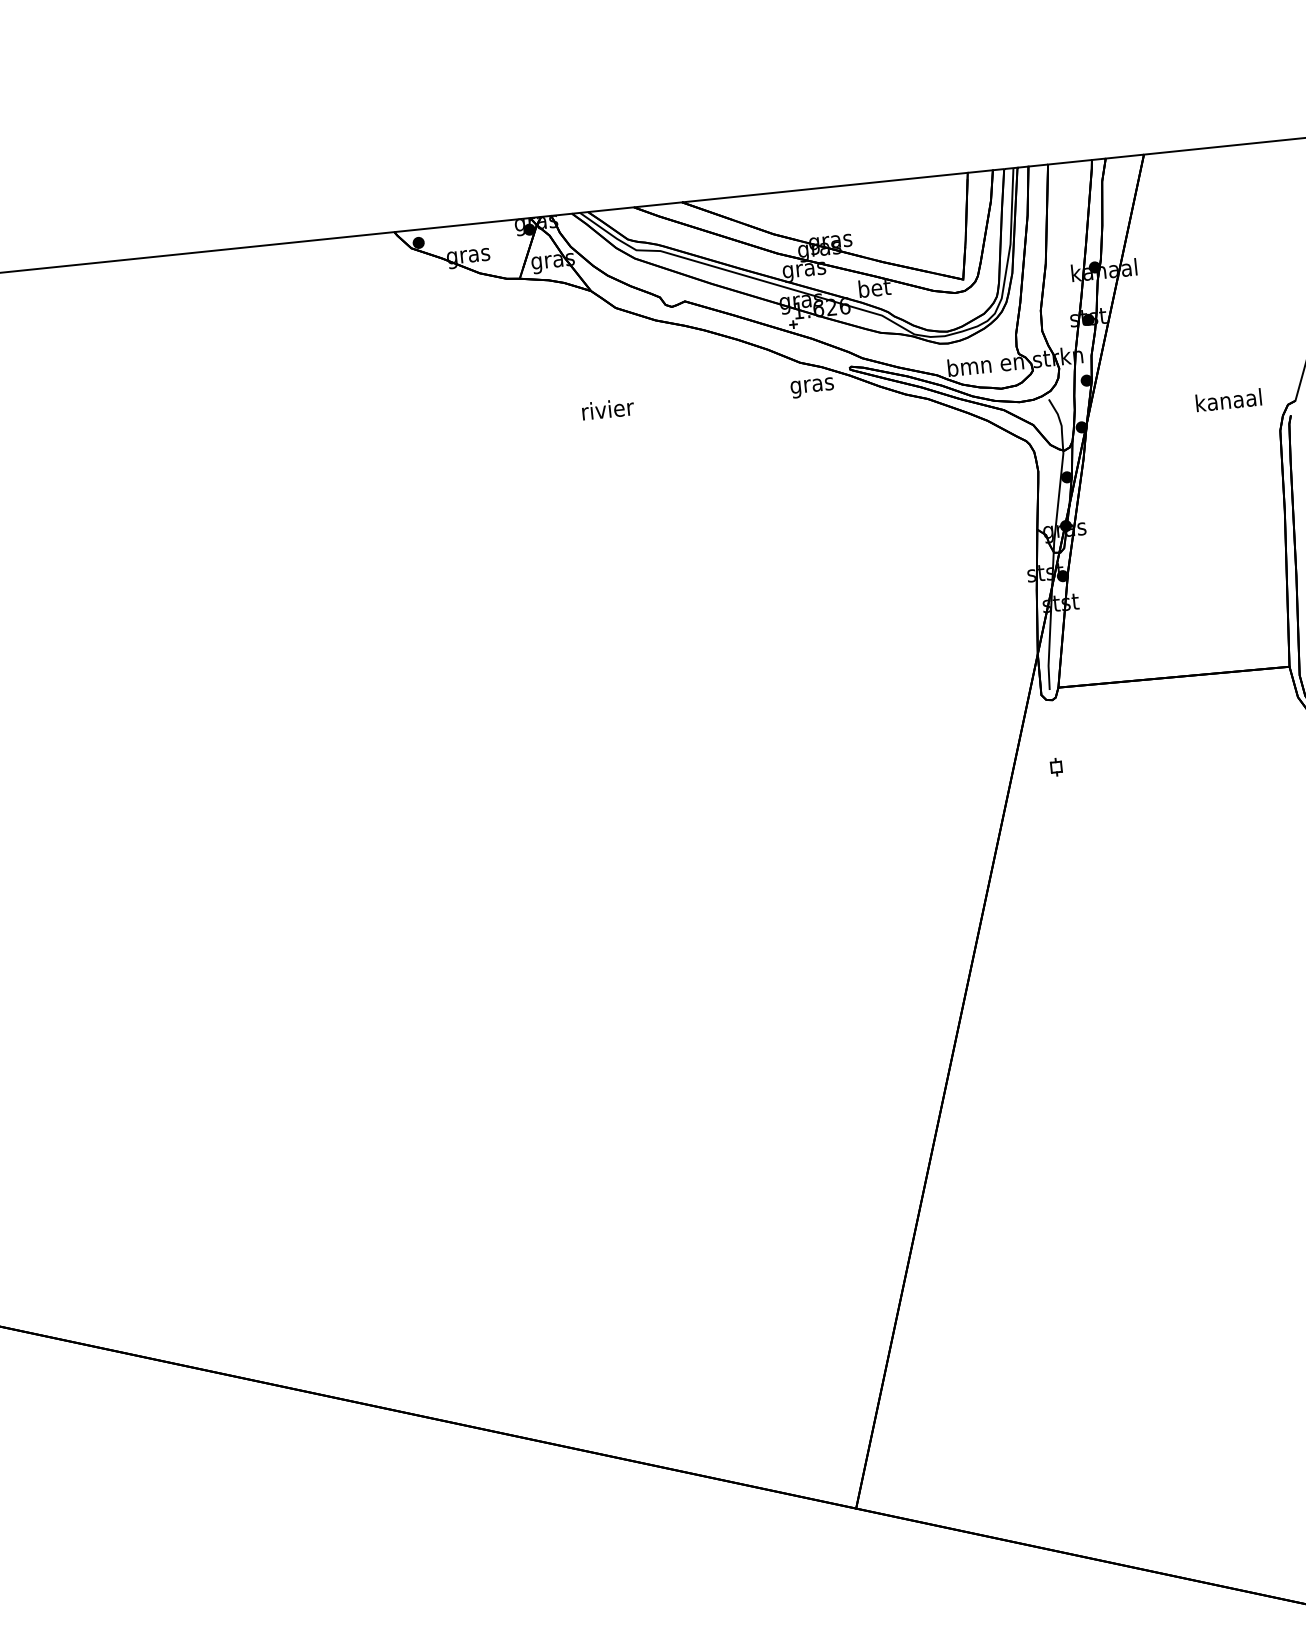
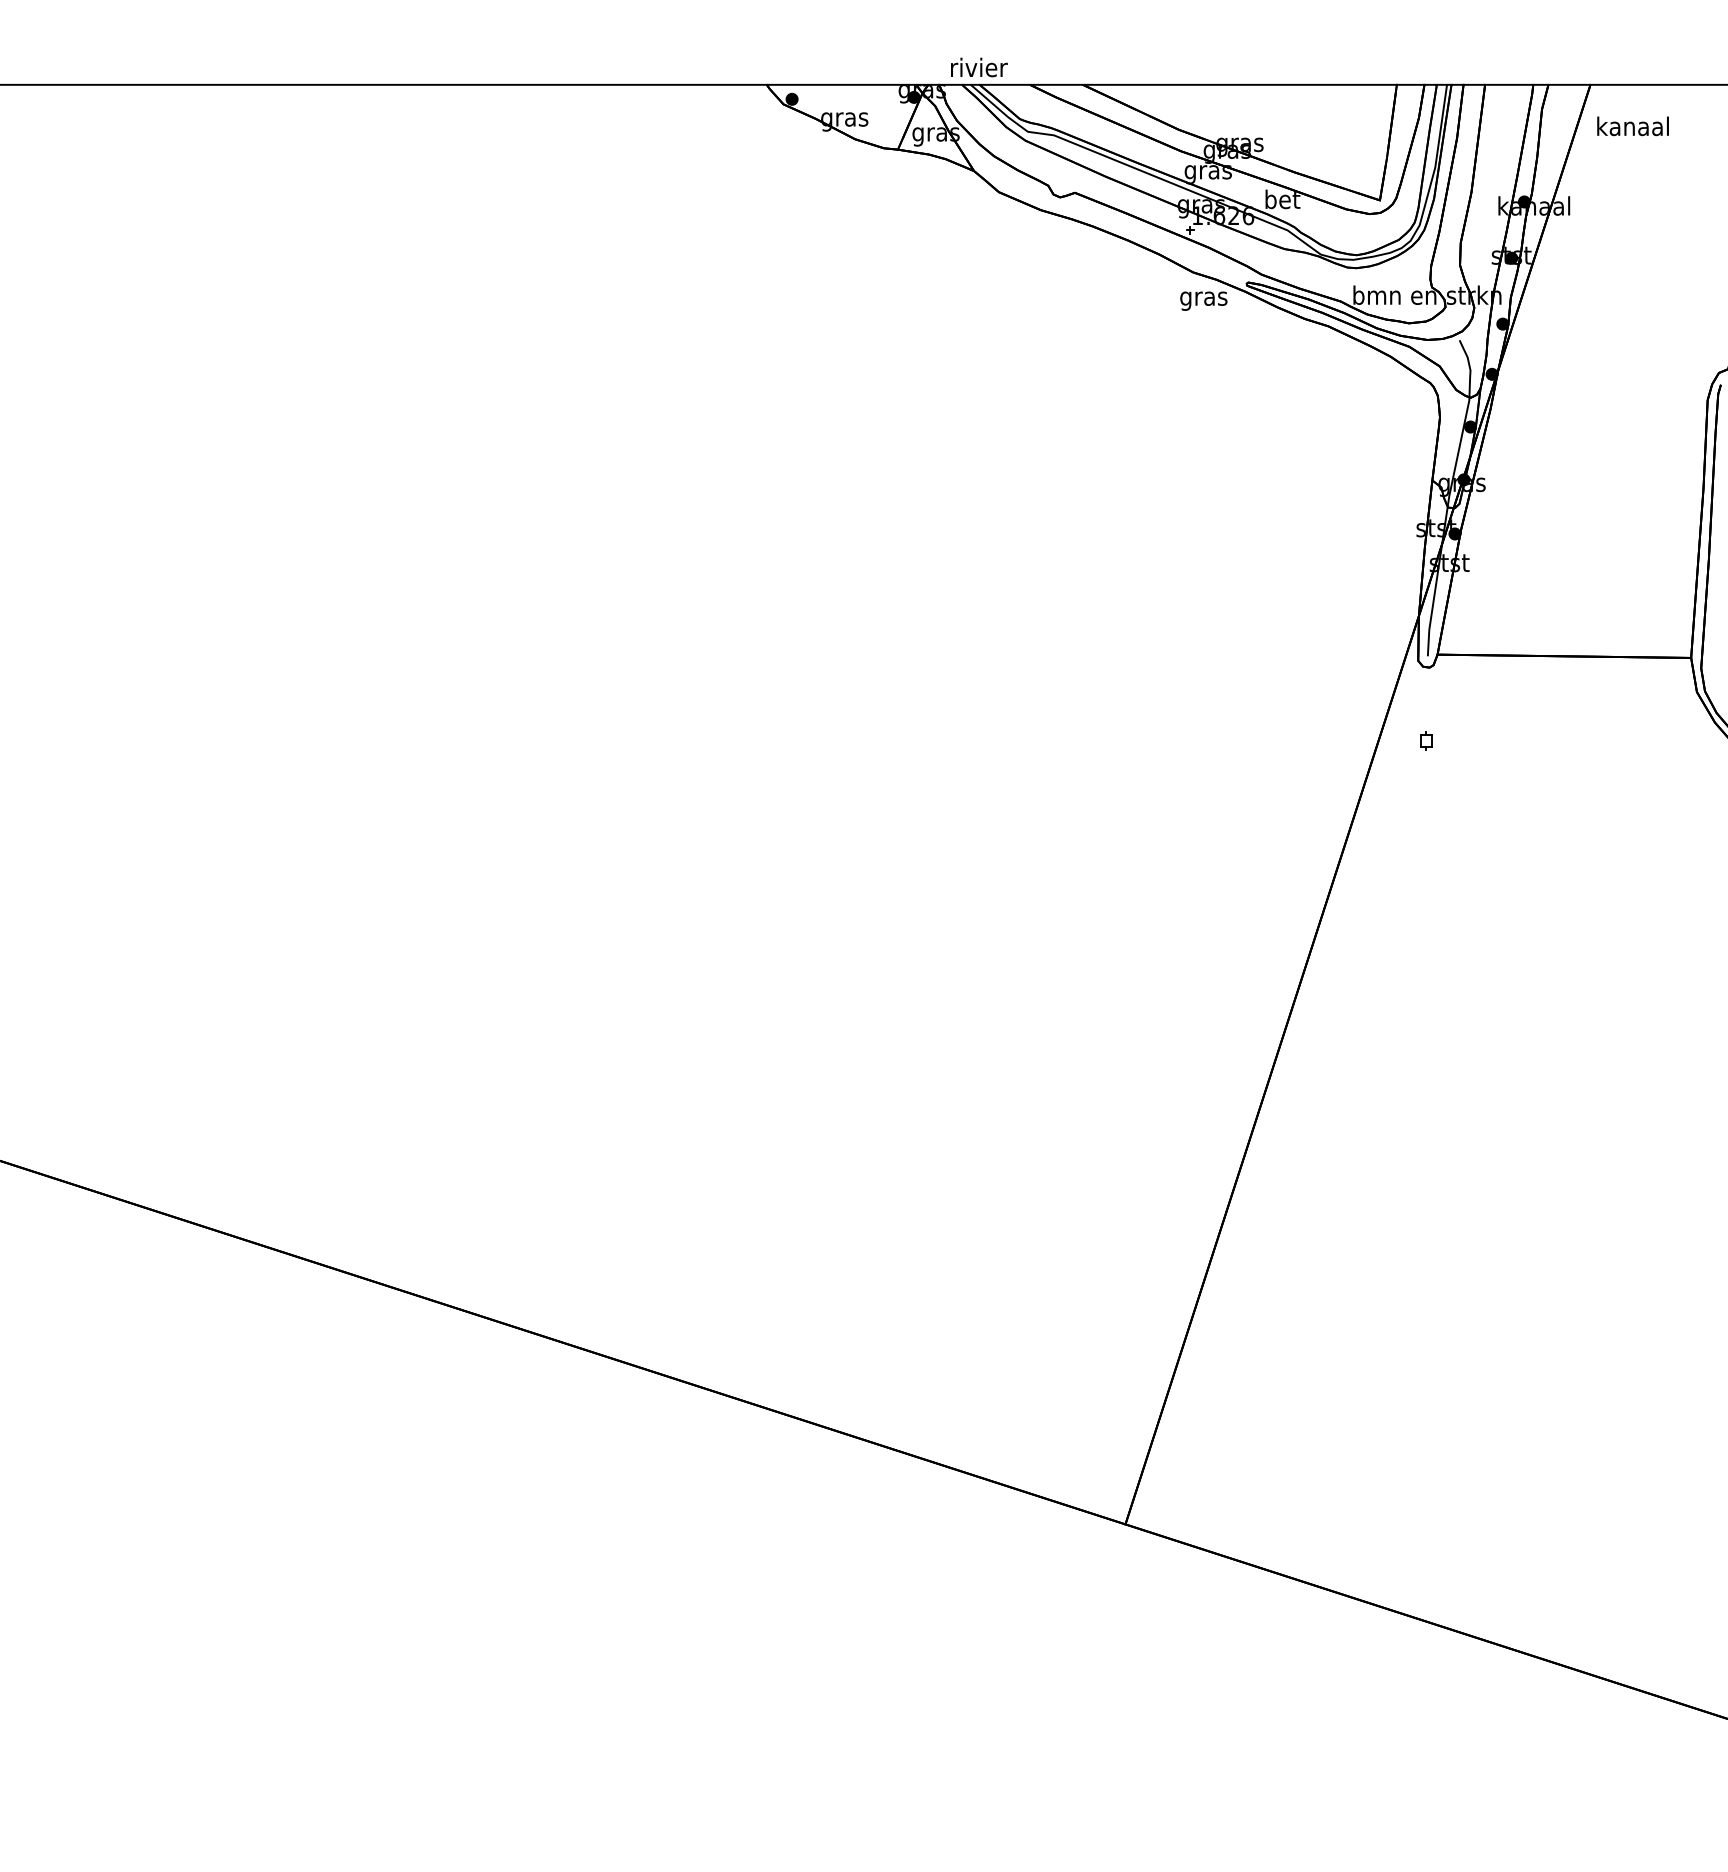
text: (1228, 400) -> (1632, 126), moved
text: (608, 409) -> (979, 67), moved

